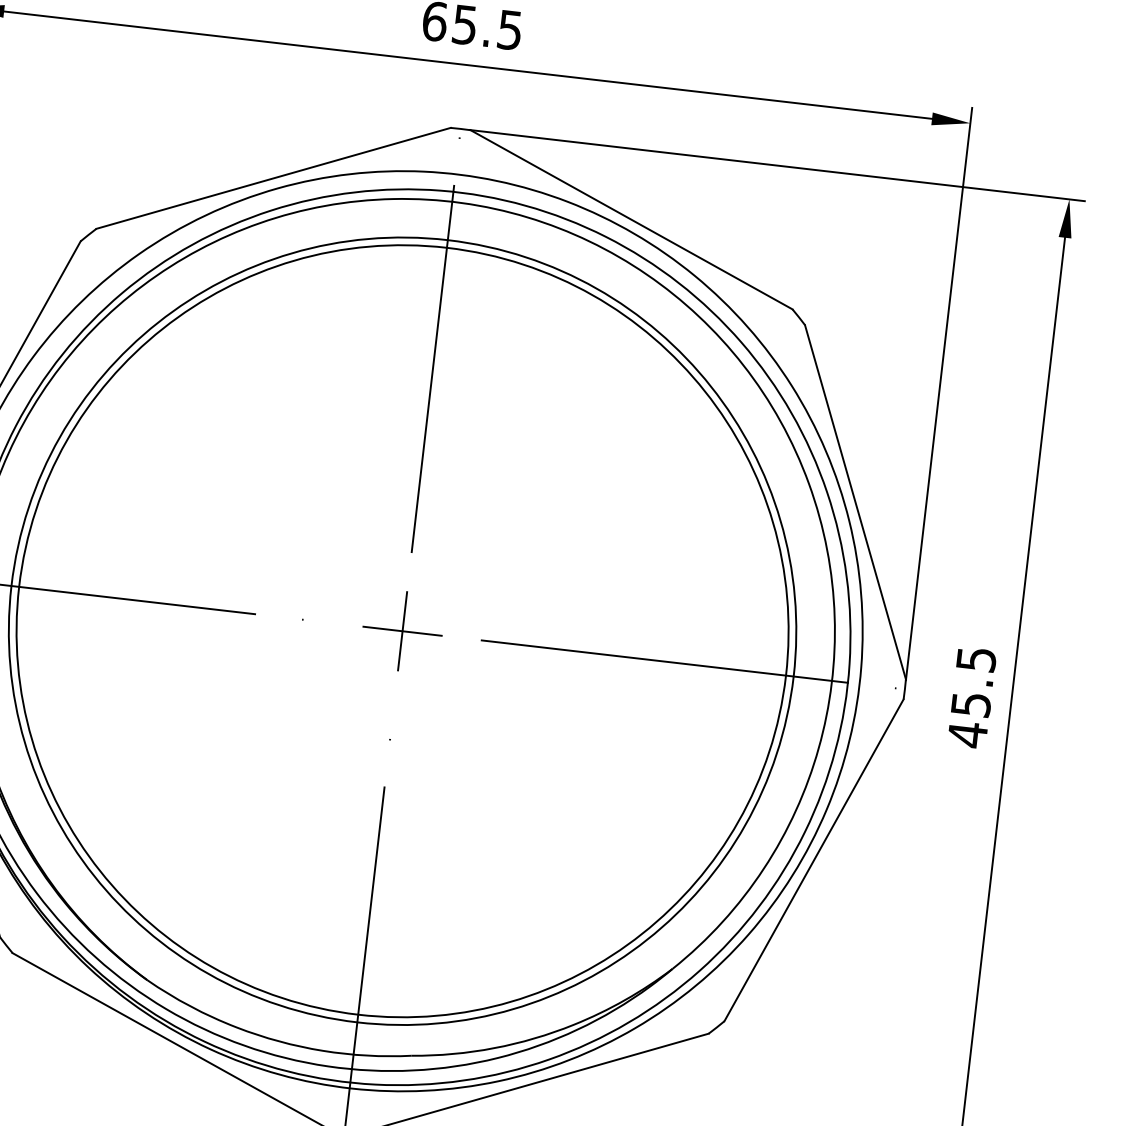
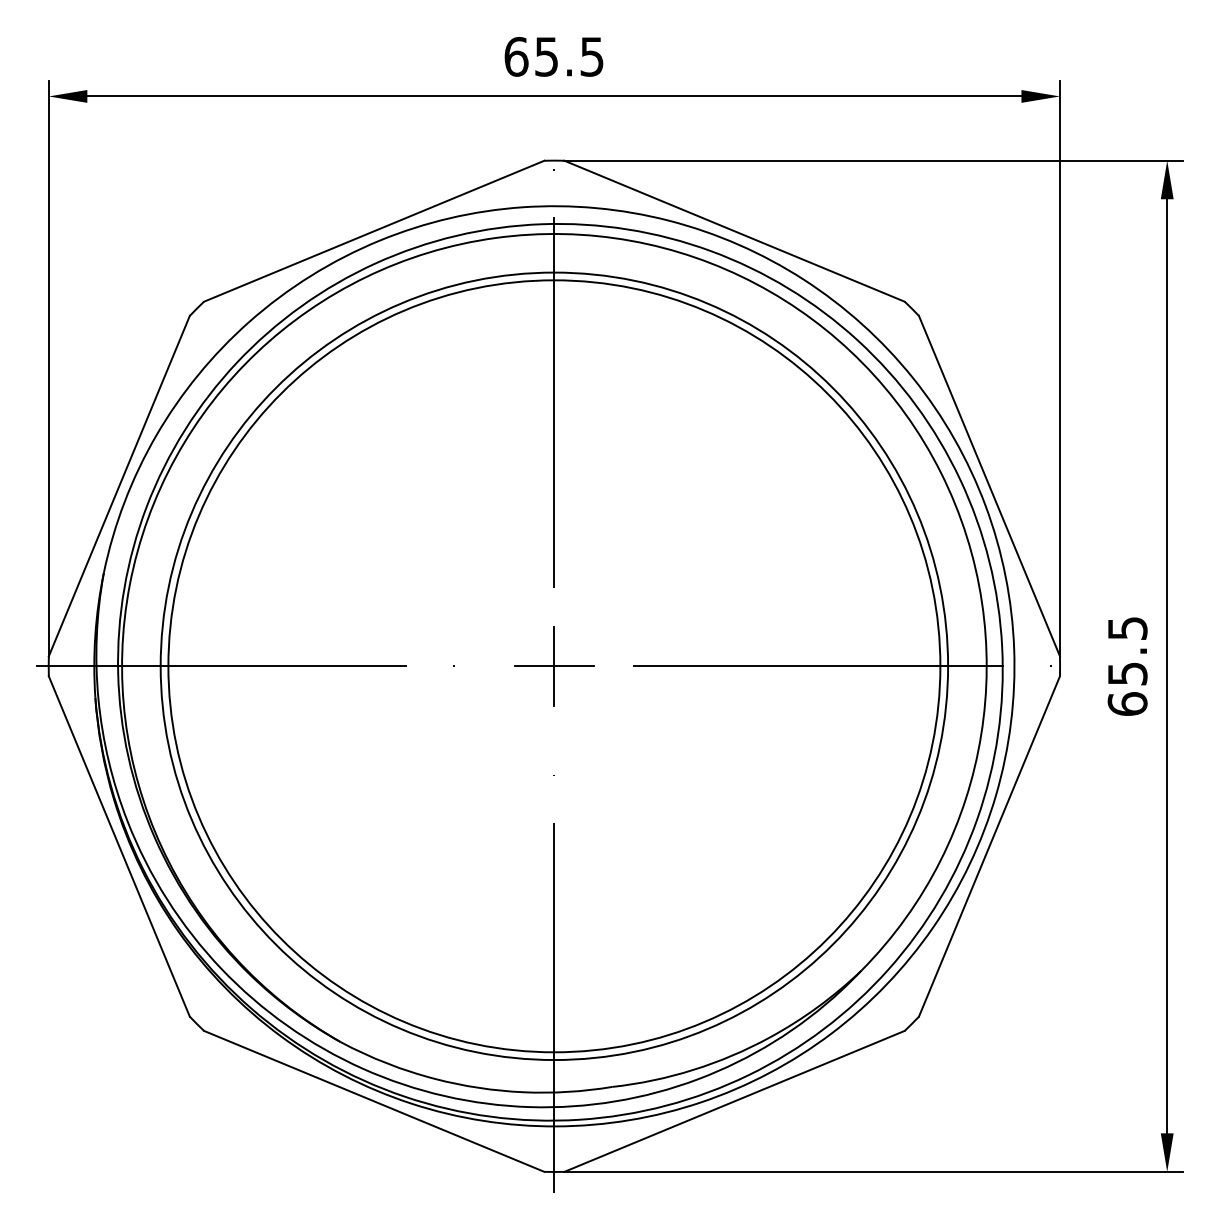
text: (967, 734) -> (1127, 703), 45.5 -> 65.5

